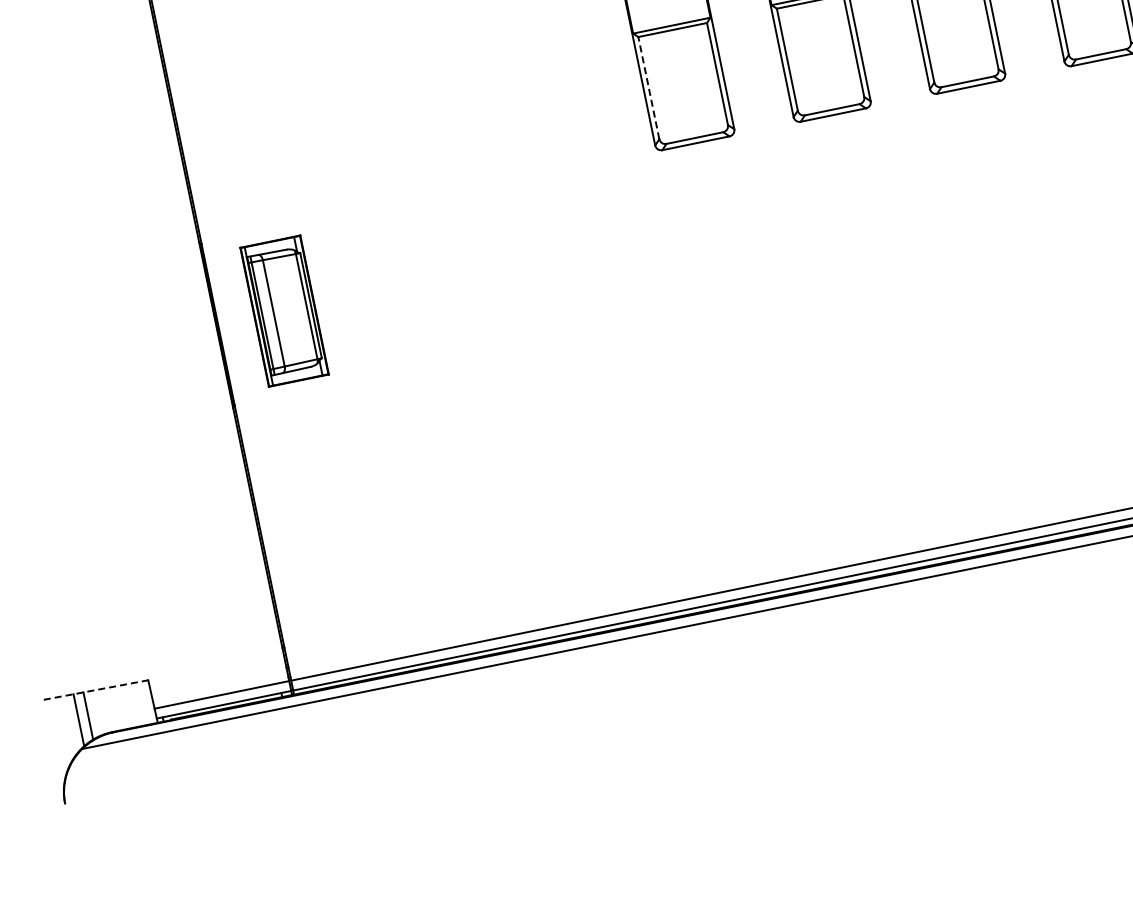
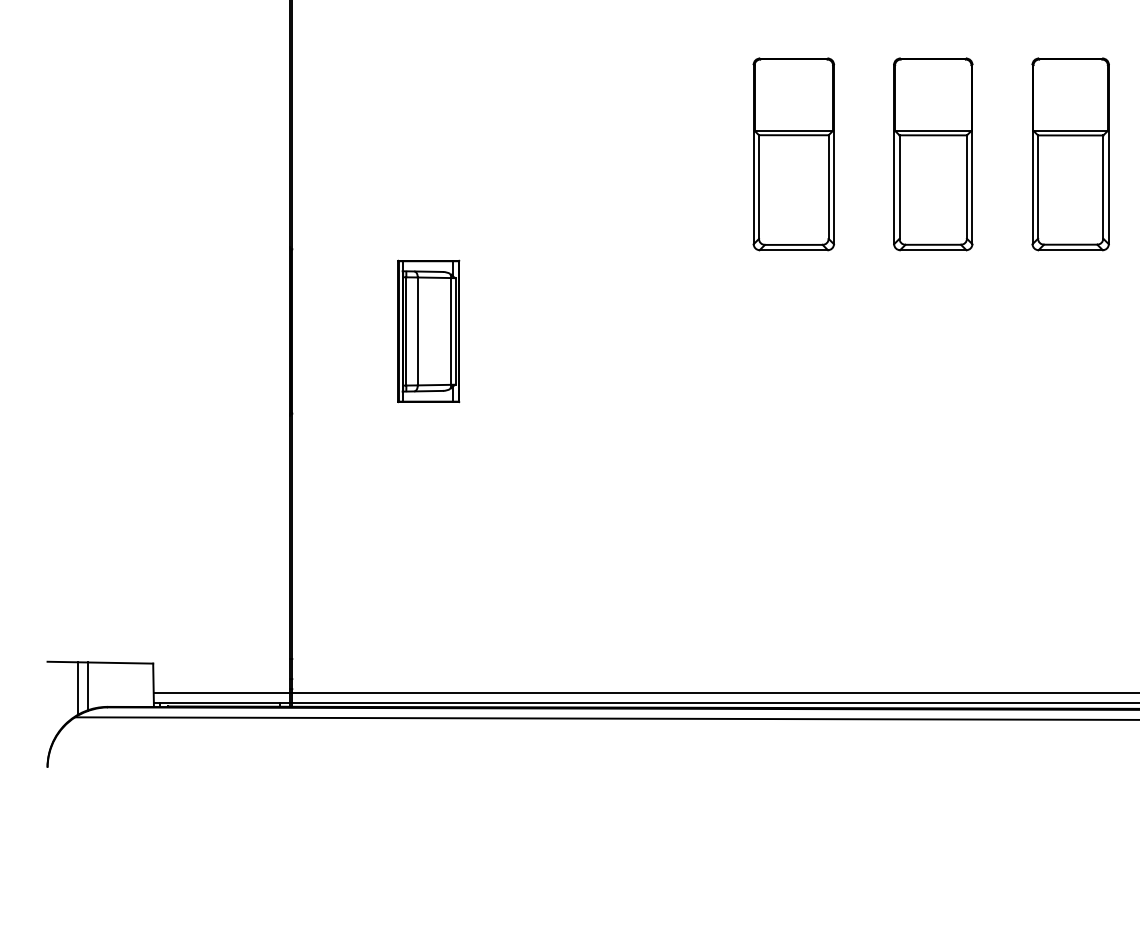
line: (649, 88) -> (759, 187), dashed -> solid
part: (284, 311) -> (428, 331), moved
line: (96, 689) -> (100, 662), dashed -> solid

